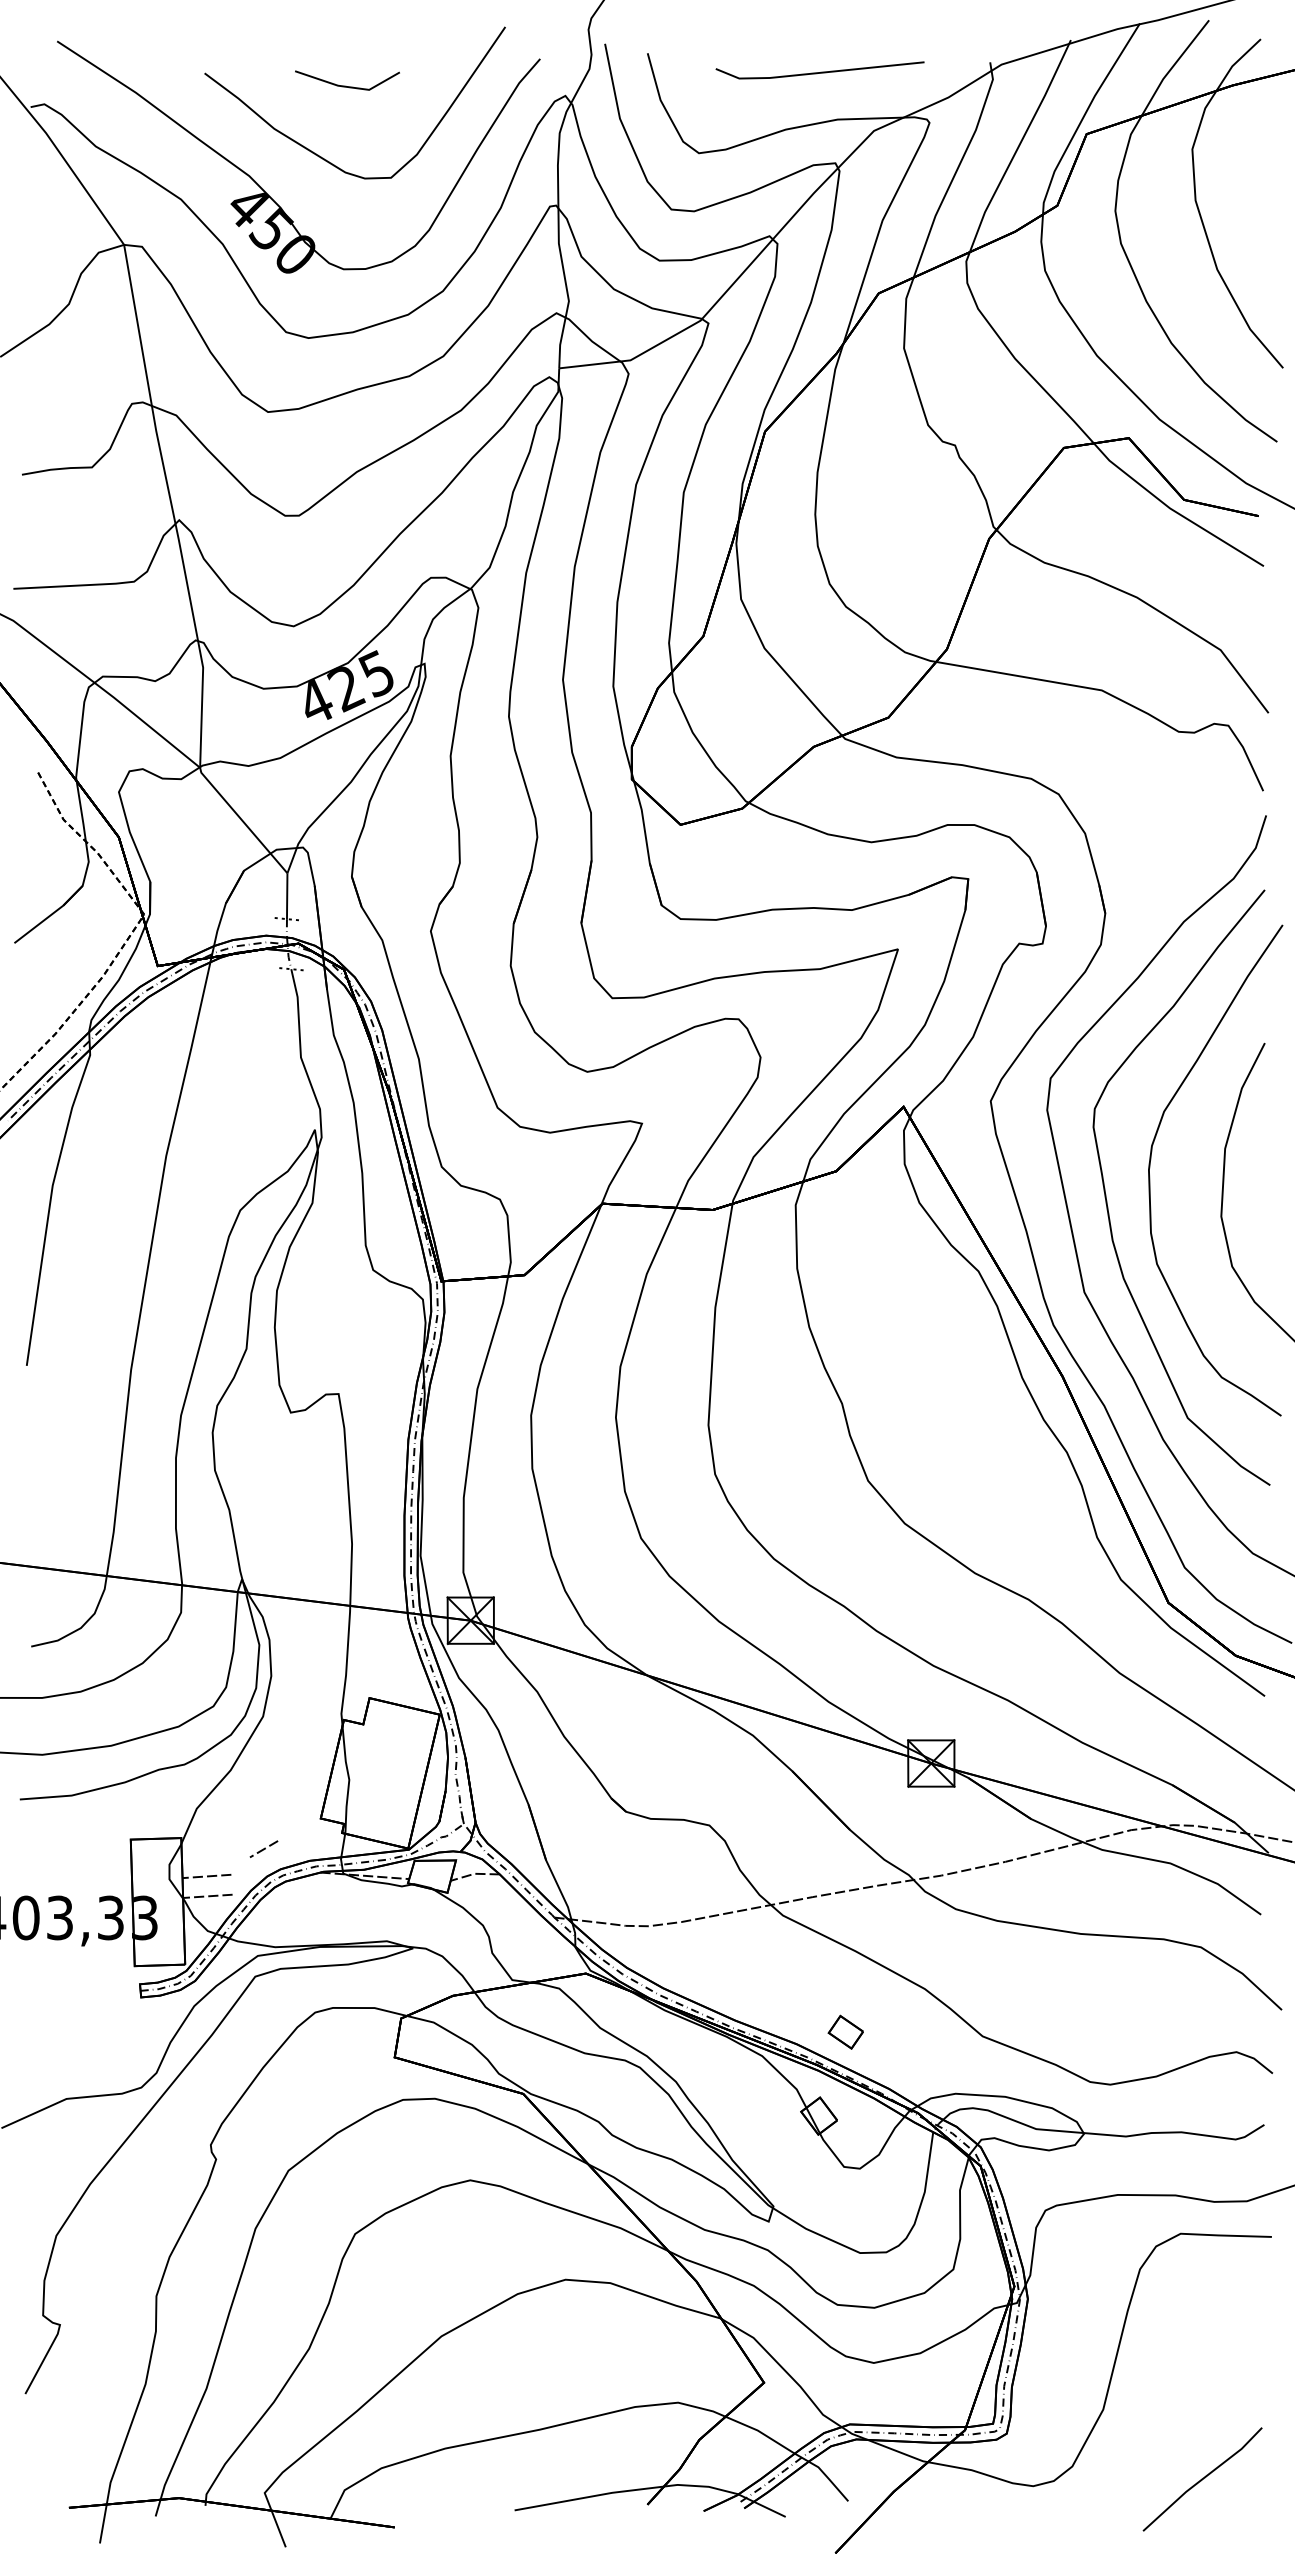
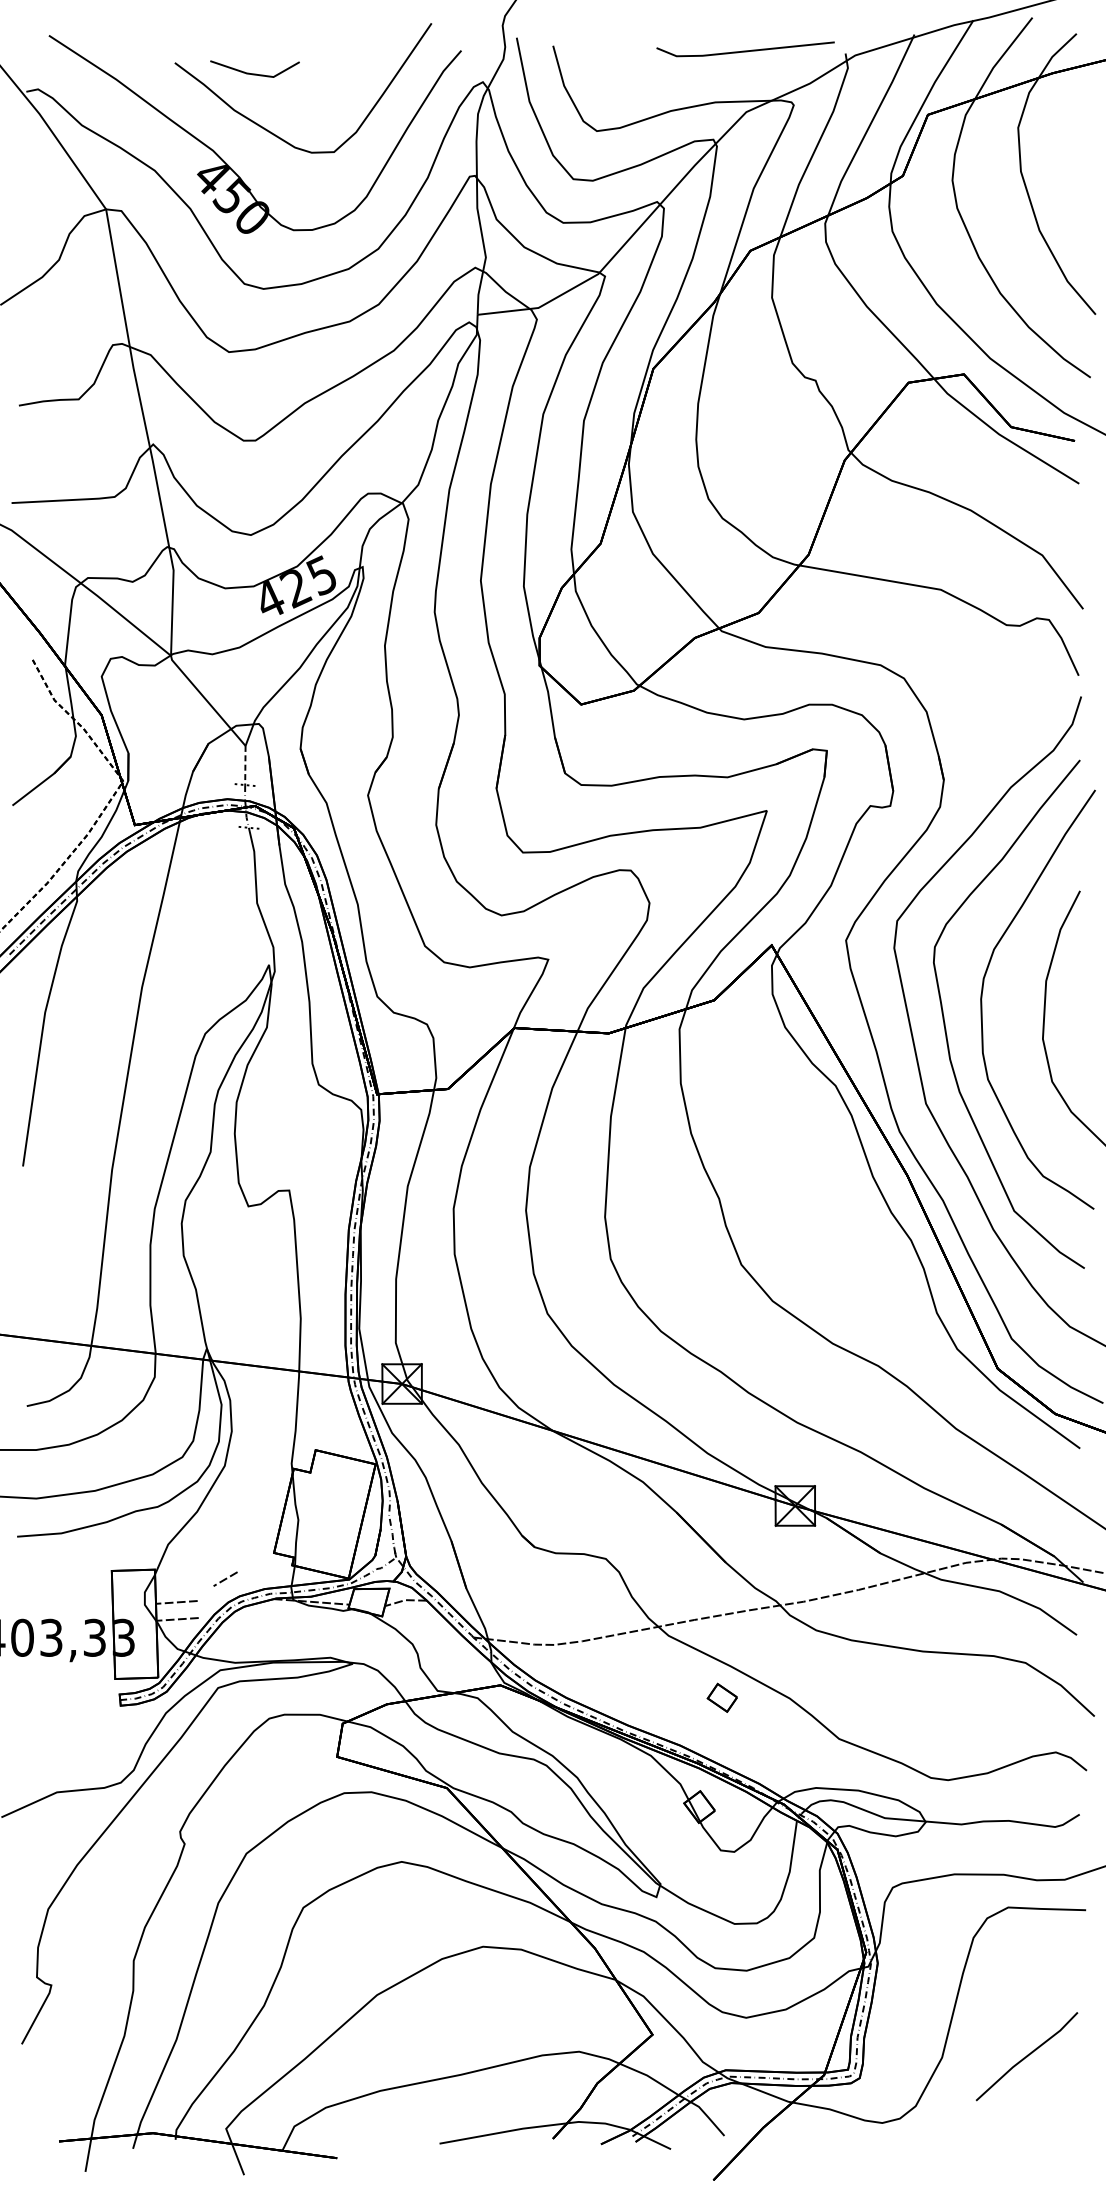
line: (820, 71) -> (745, 50), moved
line: (346, 85) -> (254, 73), moved
line: (287, 896) -> (245, 765), solid -> dashed
part: (845, 2031) -> (722, 1697), moved
line: (1202, 2479) -> (1026, 2056), moved

